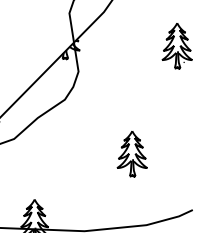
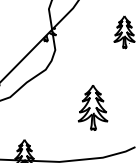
part: (131, 154) -> (92, 108), size x1.4

